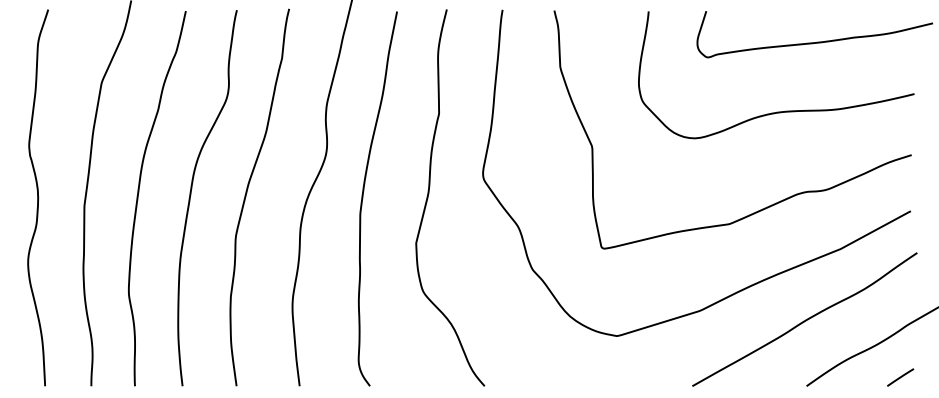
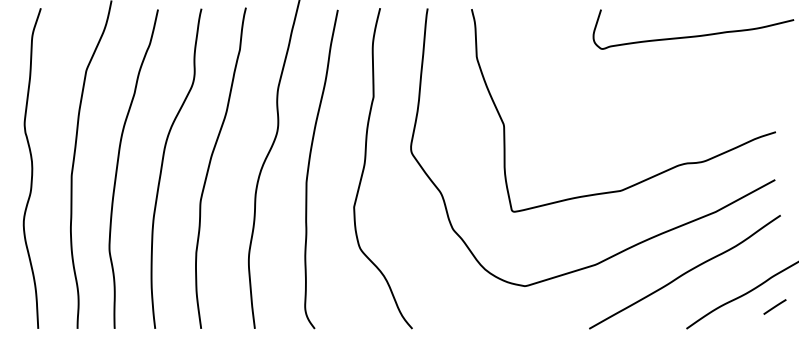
curve: (777, 111) -> (661, 95), removed
line: (900, 377) -> (774, 306), moved

